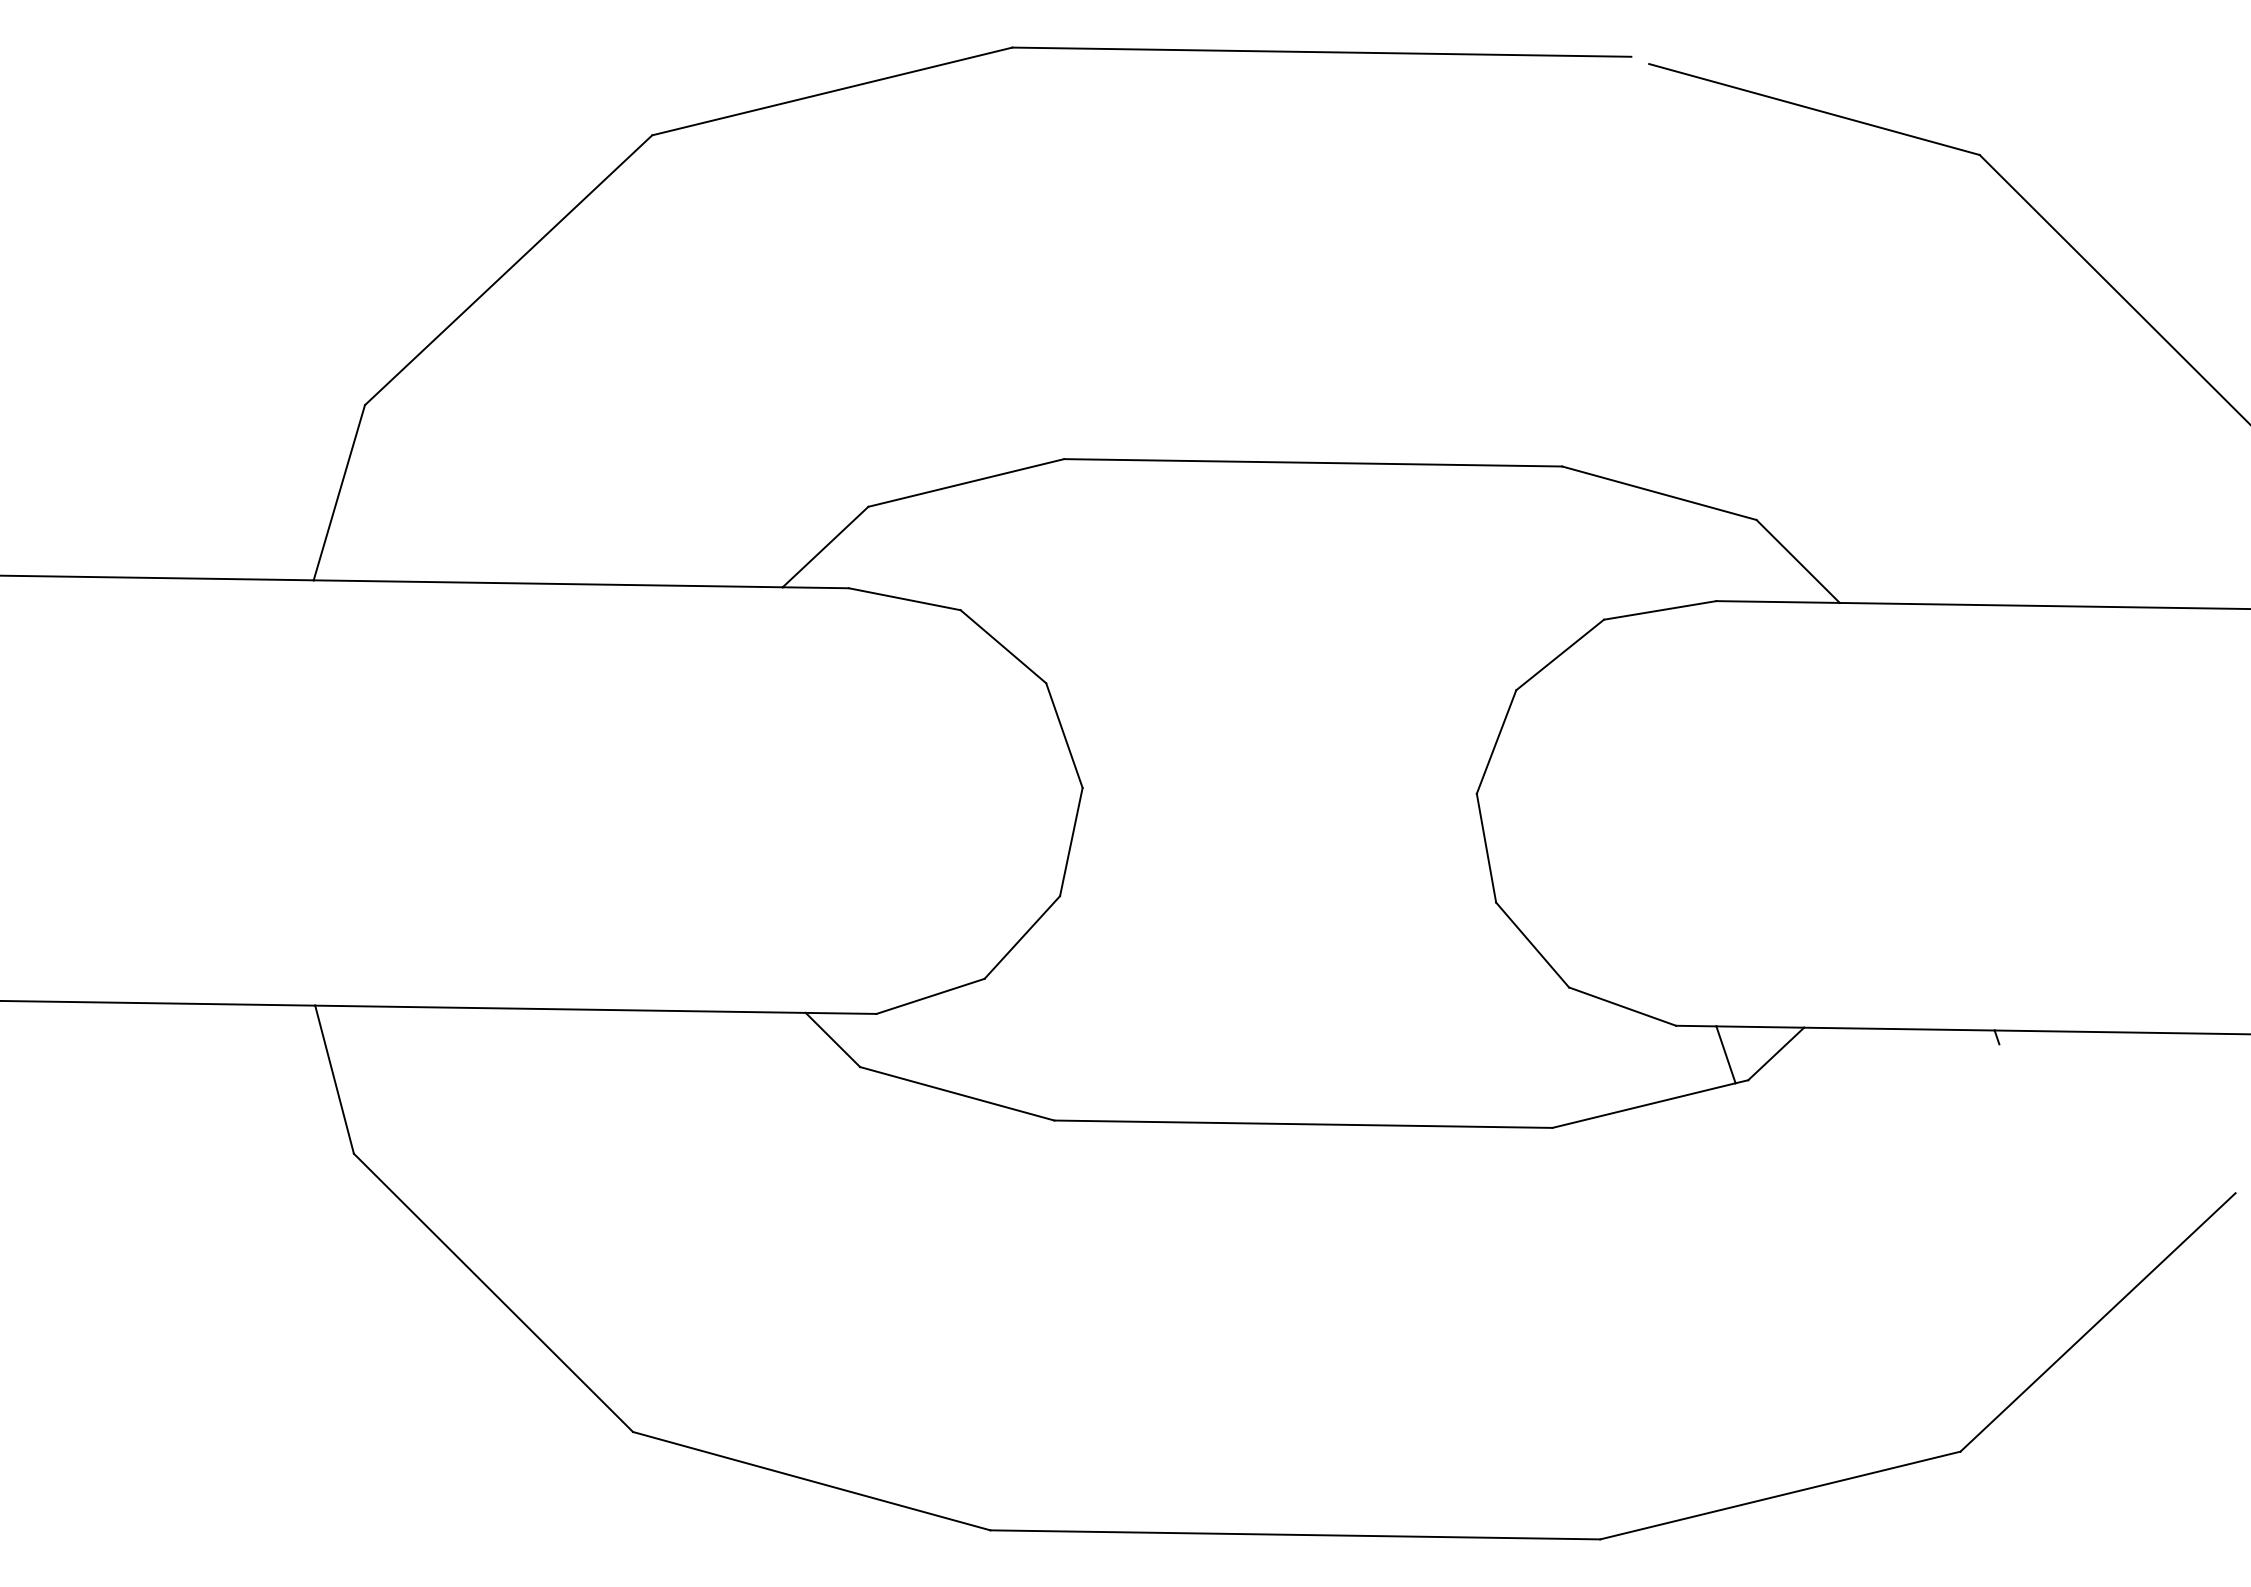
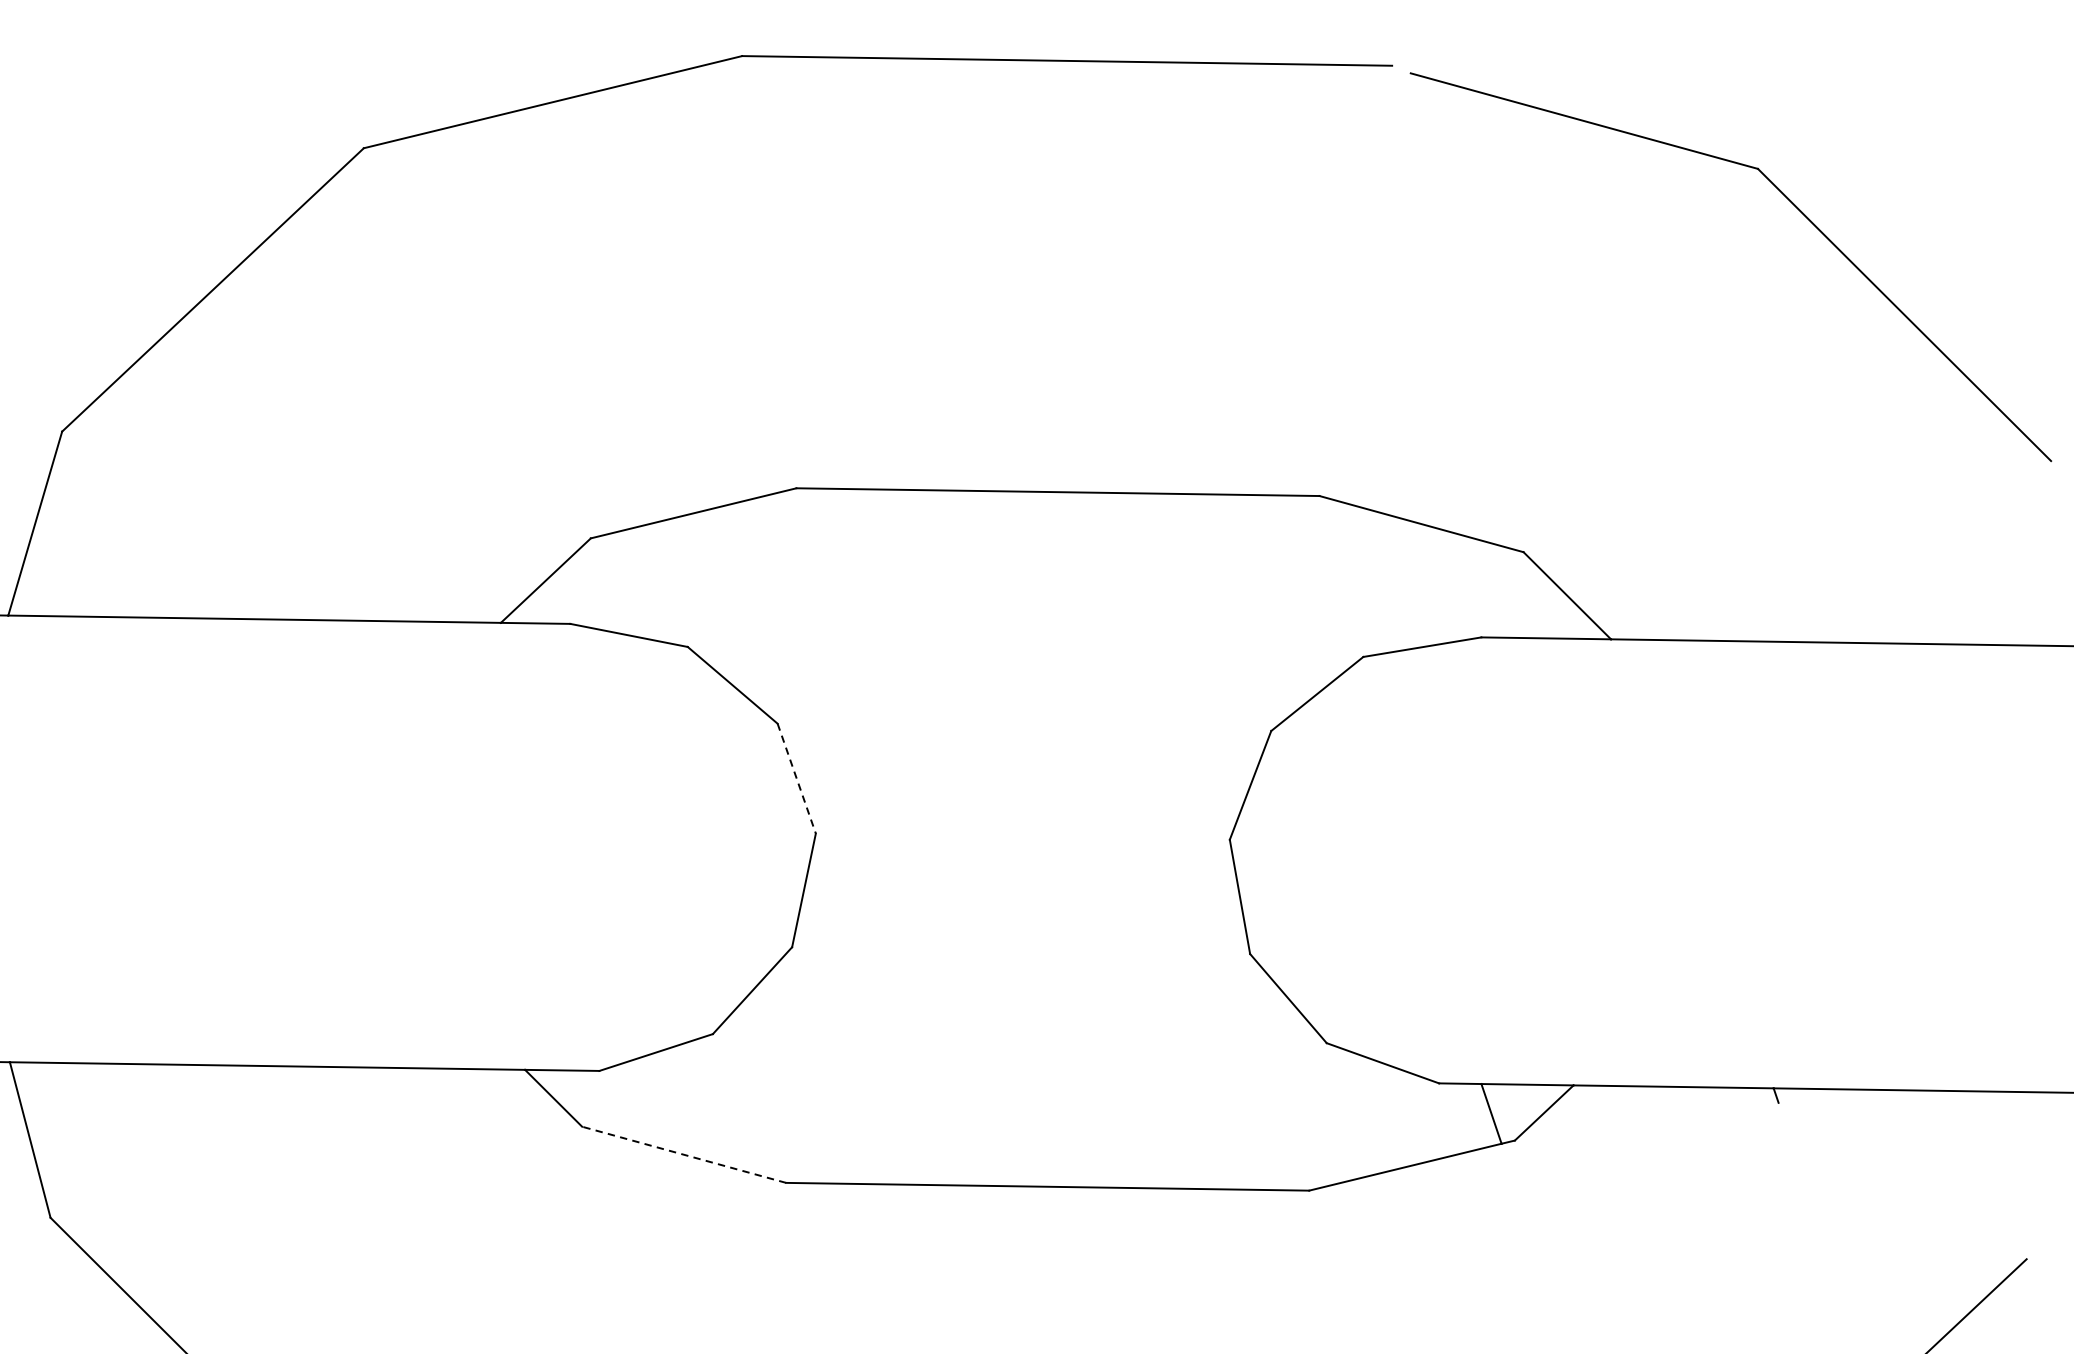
line: (1064, 736) -> (796, 779), solid -> dashed
line: (957, 1093) -> (684, 1154), solid -> dashed

